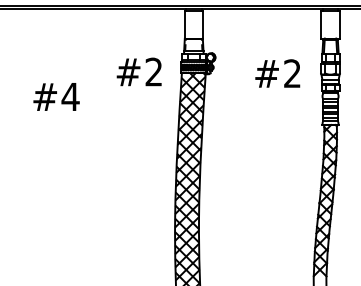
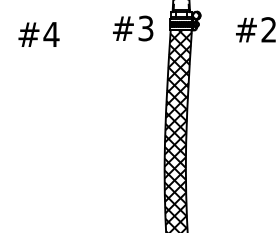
text: (153, 71) -> (145, 27), #2 -> #3
text: (56, 96) -> (38, 34), moved

